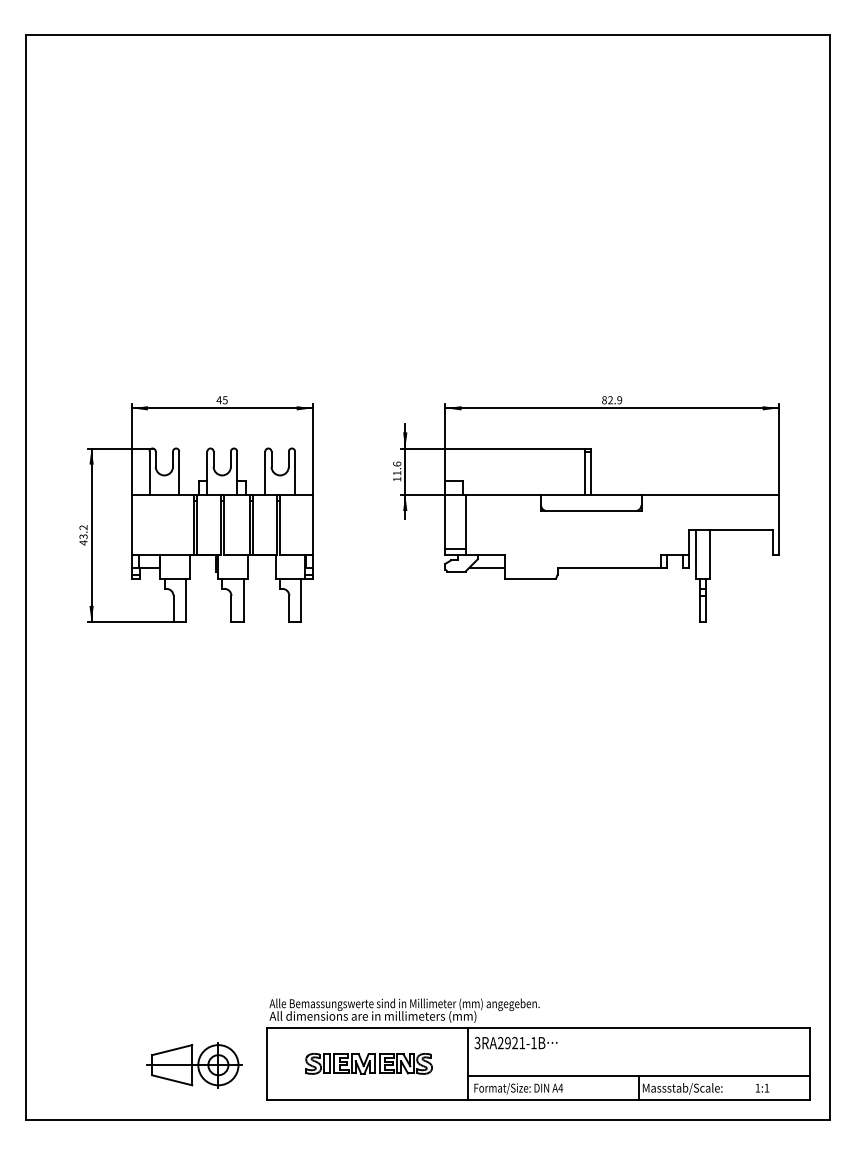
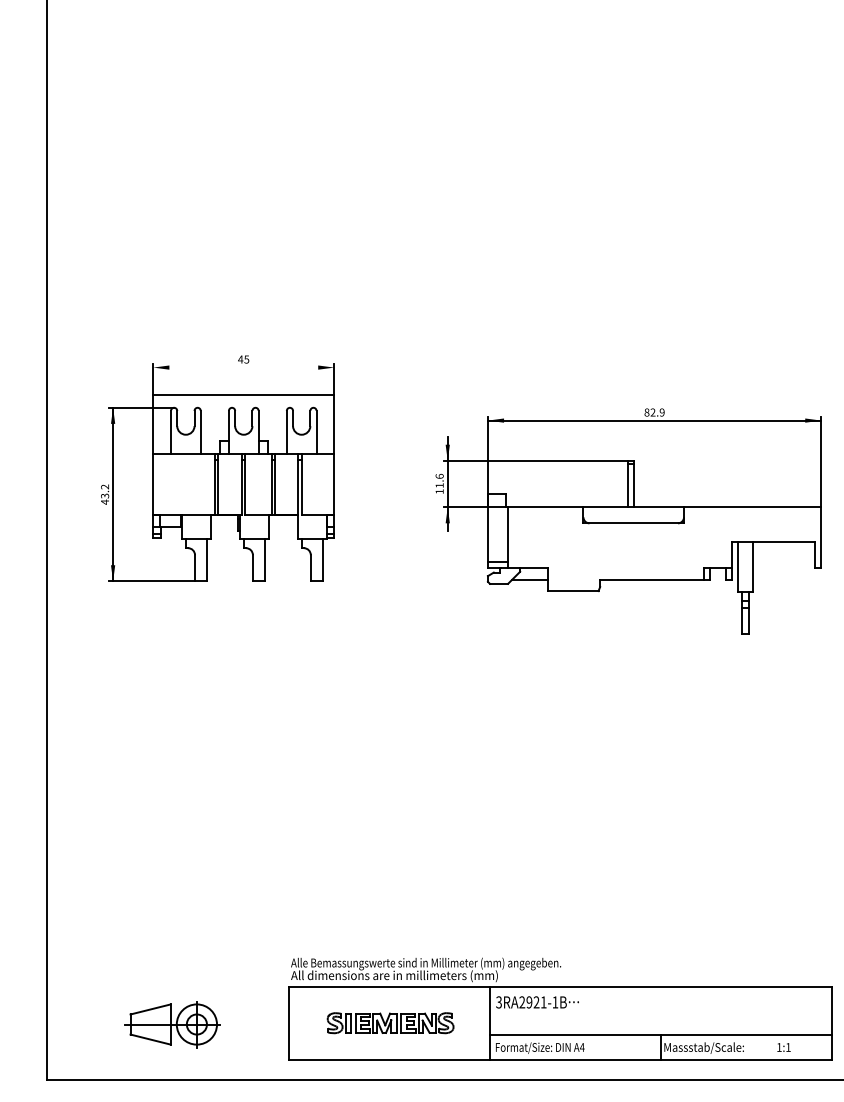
line: (221, 408) -> (243, 394), moved
part: (586, 509) -> (629, 521), moved
part: (194, 1065) -> (173, 1024), moved

